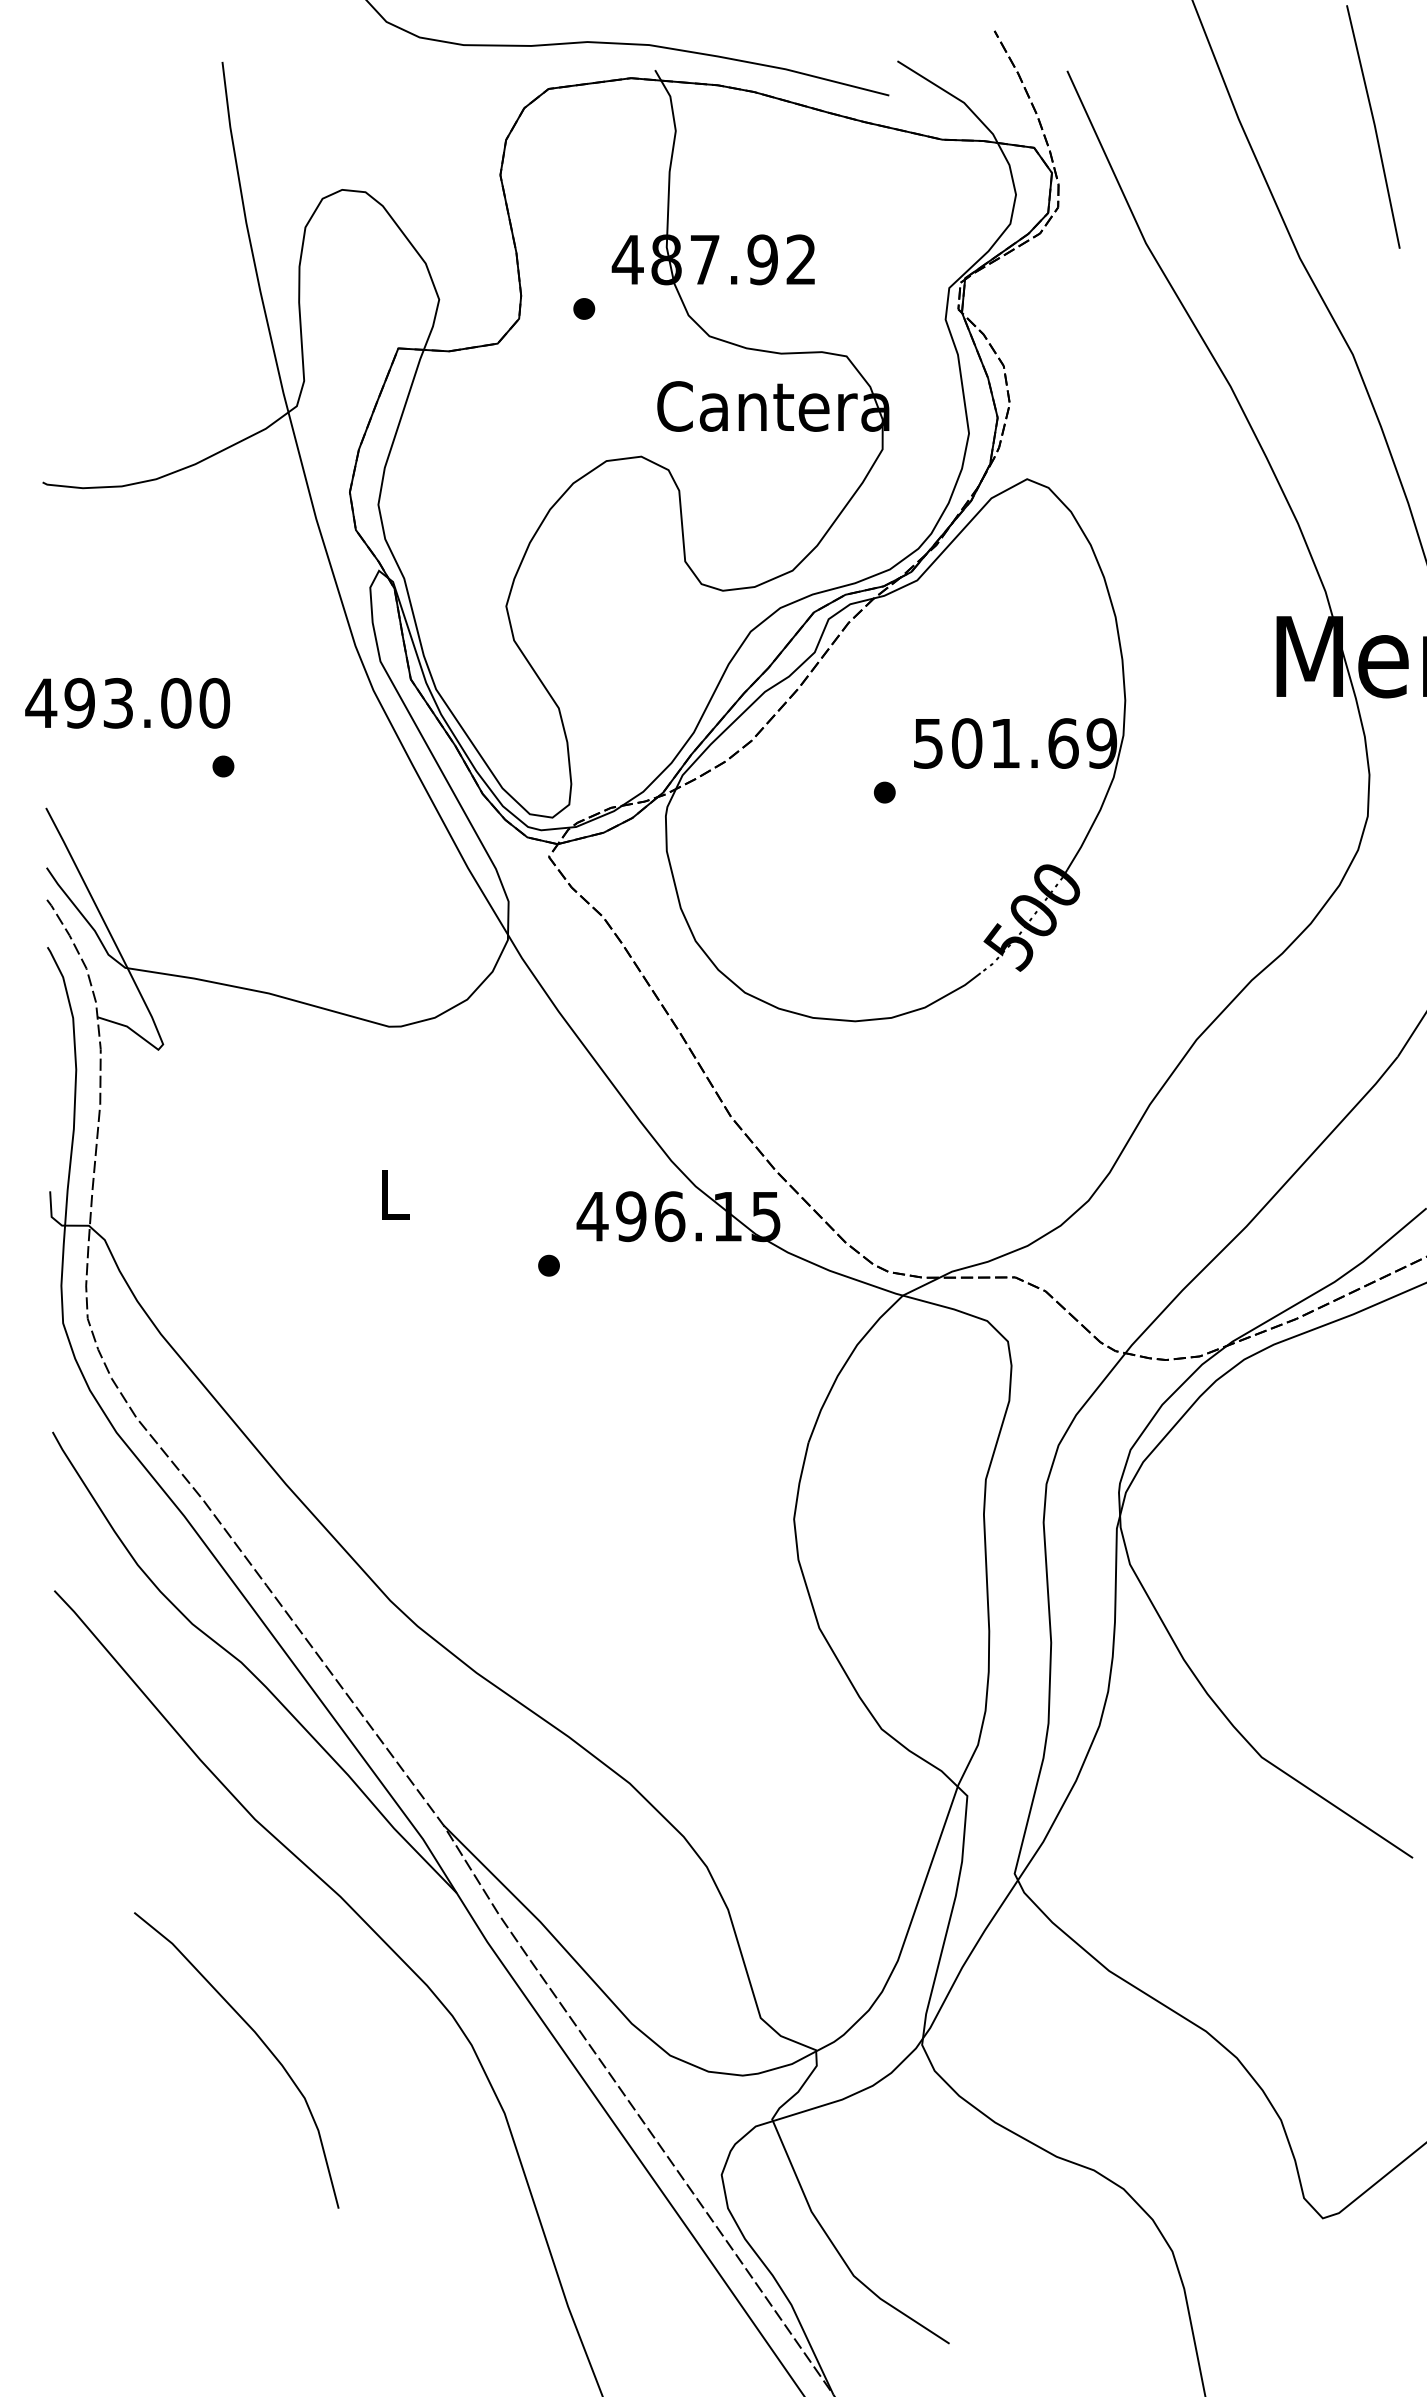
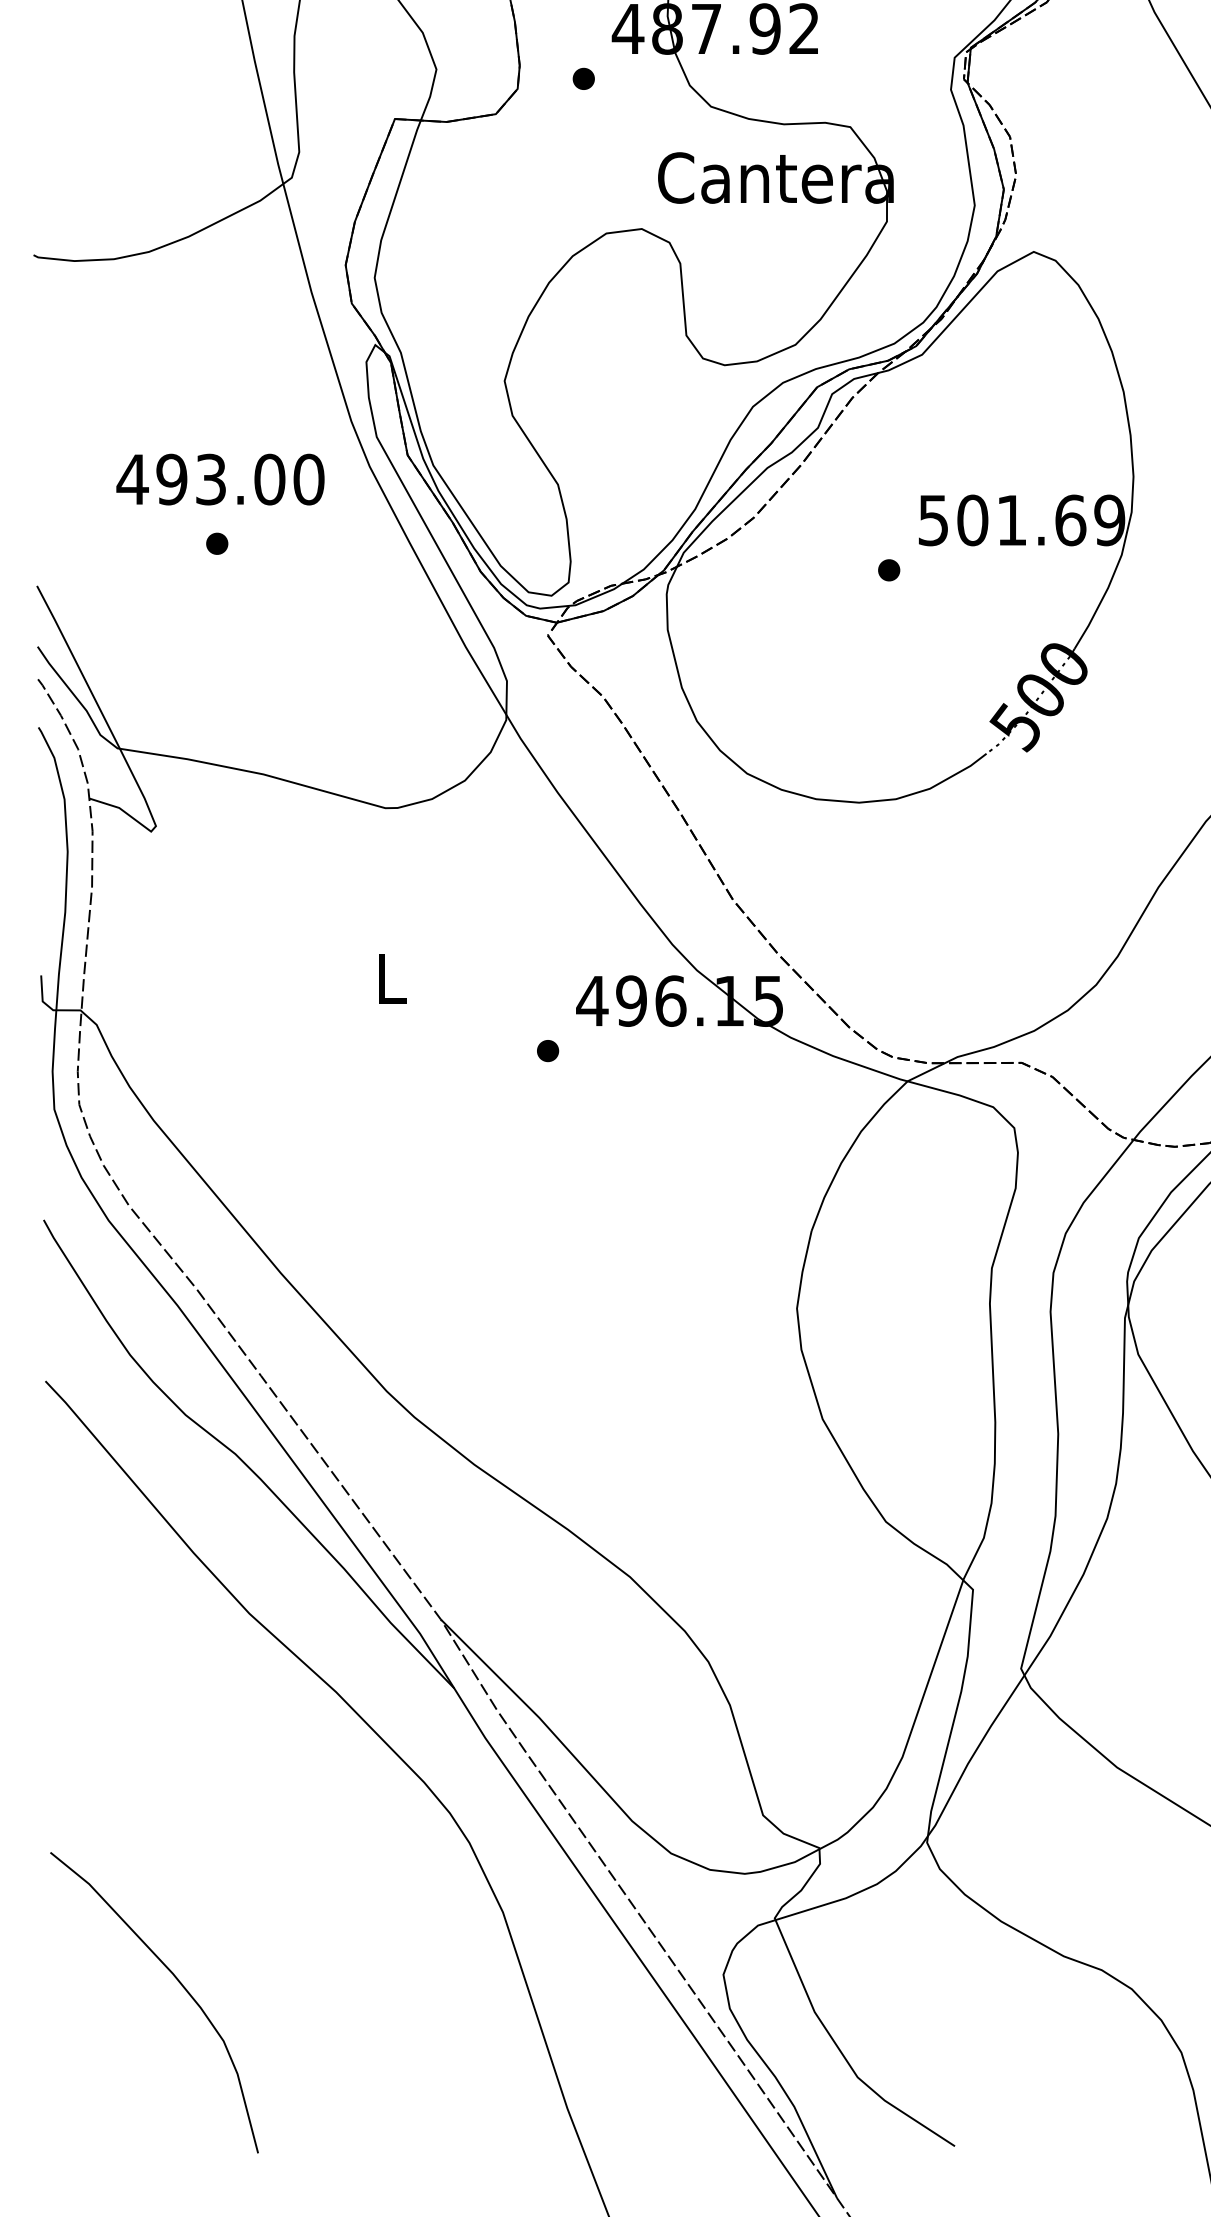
text: (127, 703) -> (220, 479), moved
curve: (258, 2038) -> (176, 1980), moved

